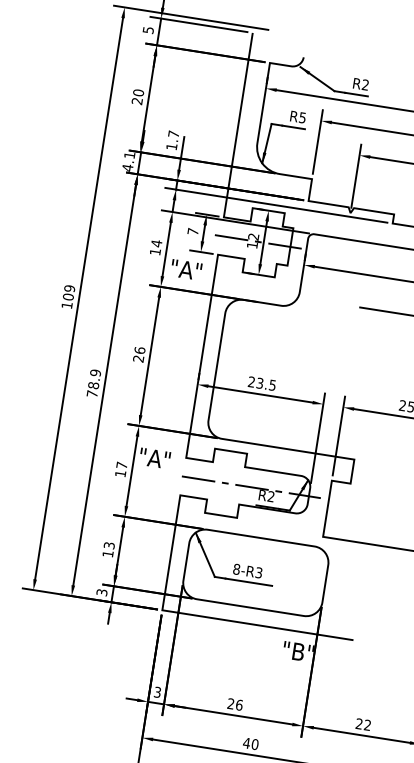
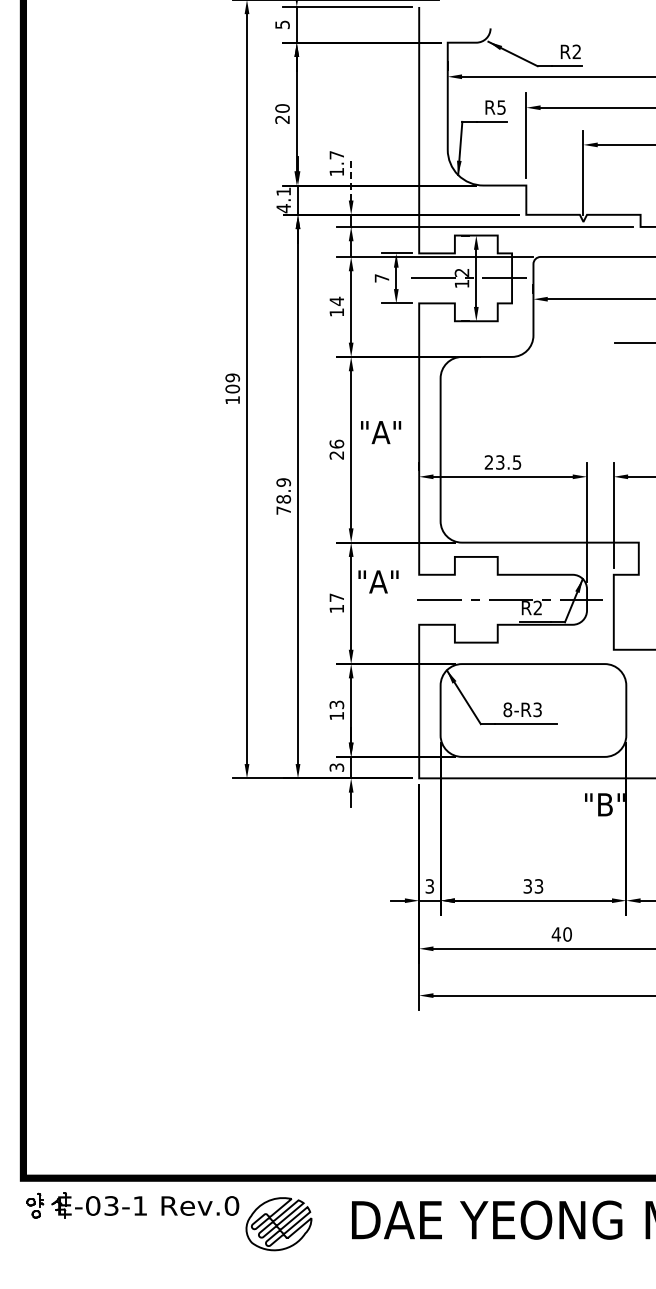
line: (182, 153) -> (351, 178), solid -> dashed
text: (186, 269) -> (381, 432), moved
text: (235, 704) -> (533, 886), 26 -> 33

